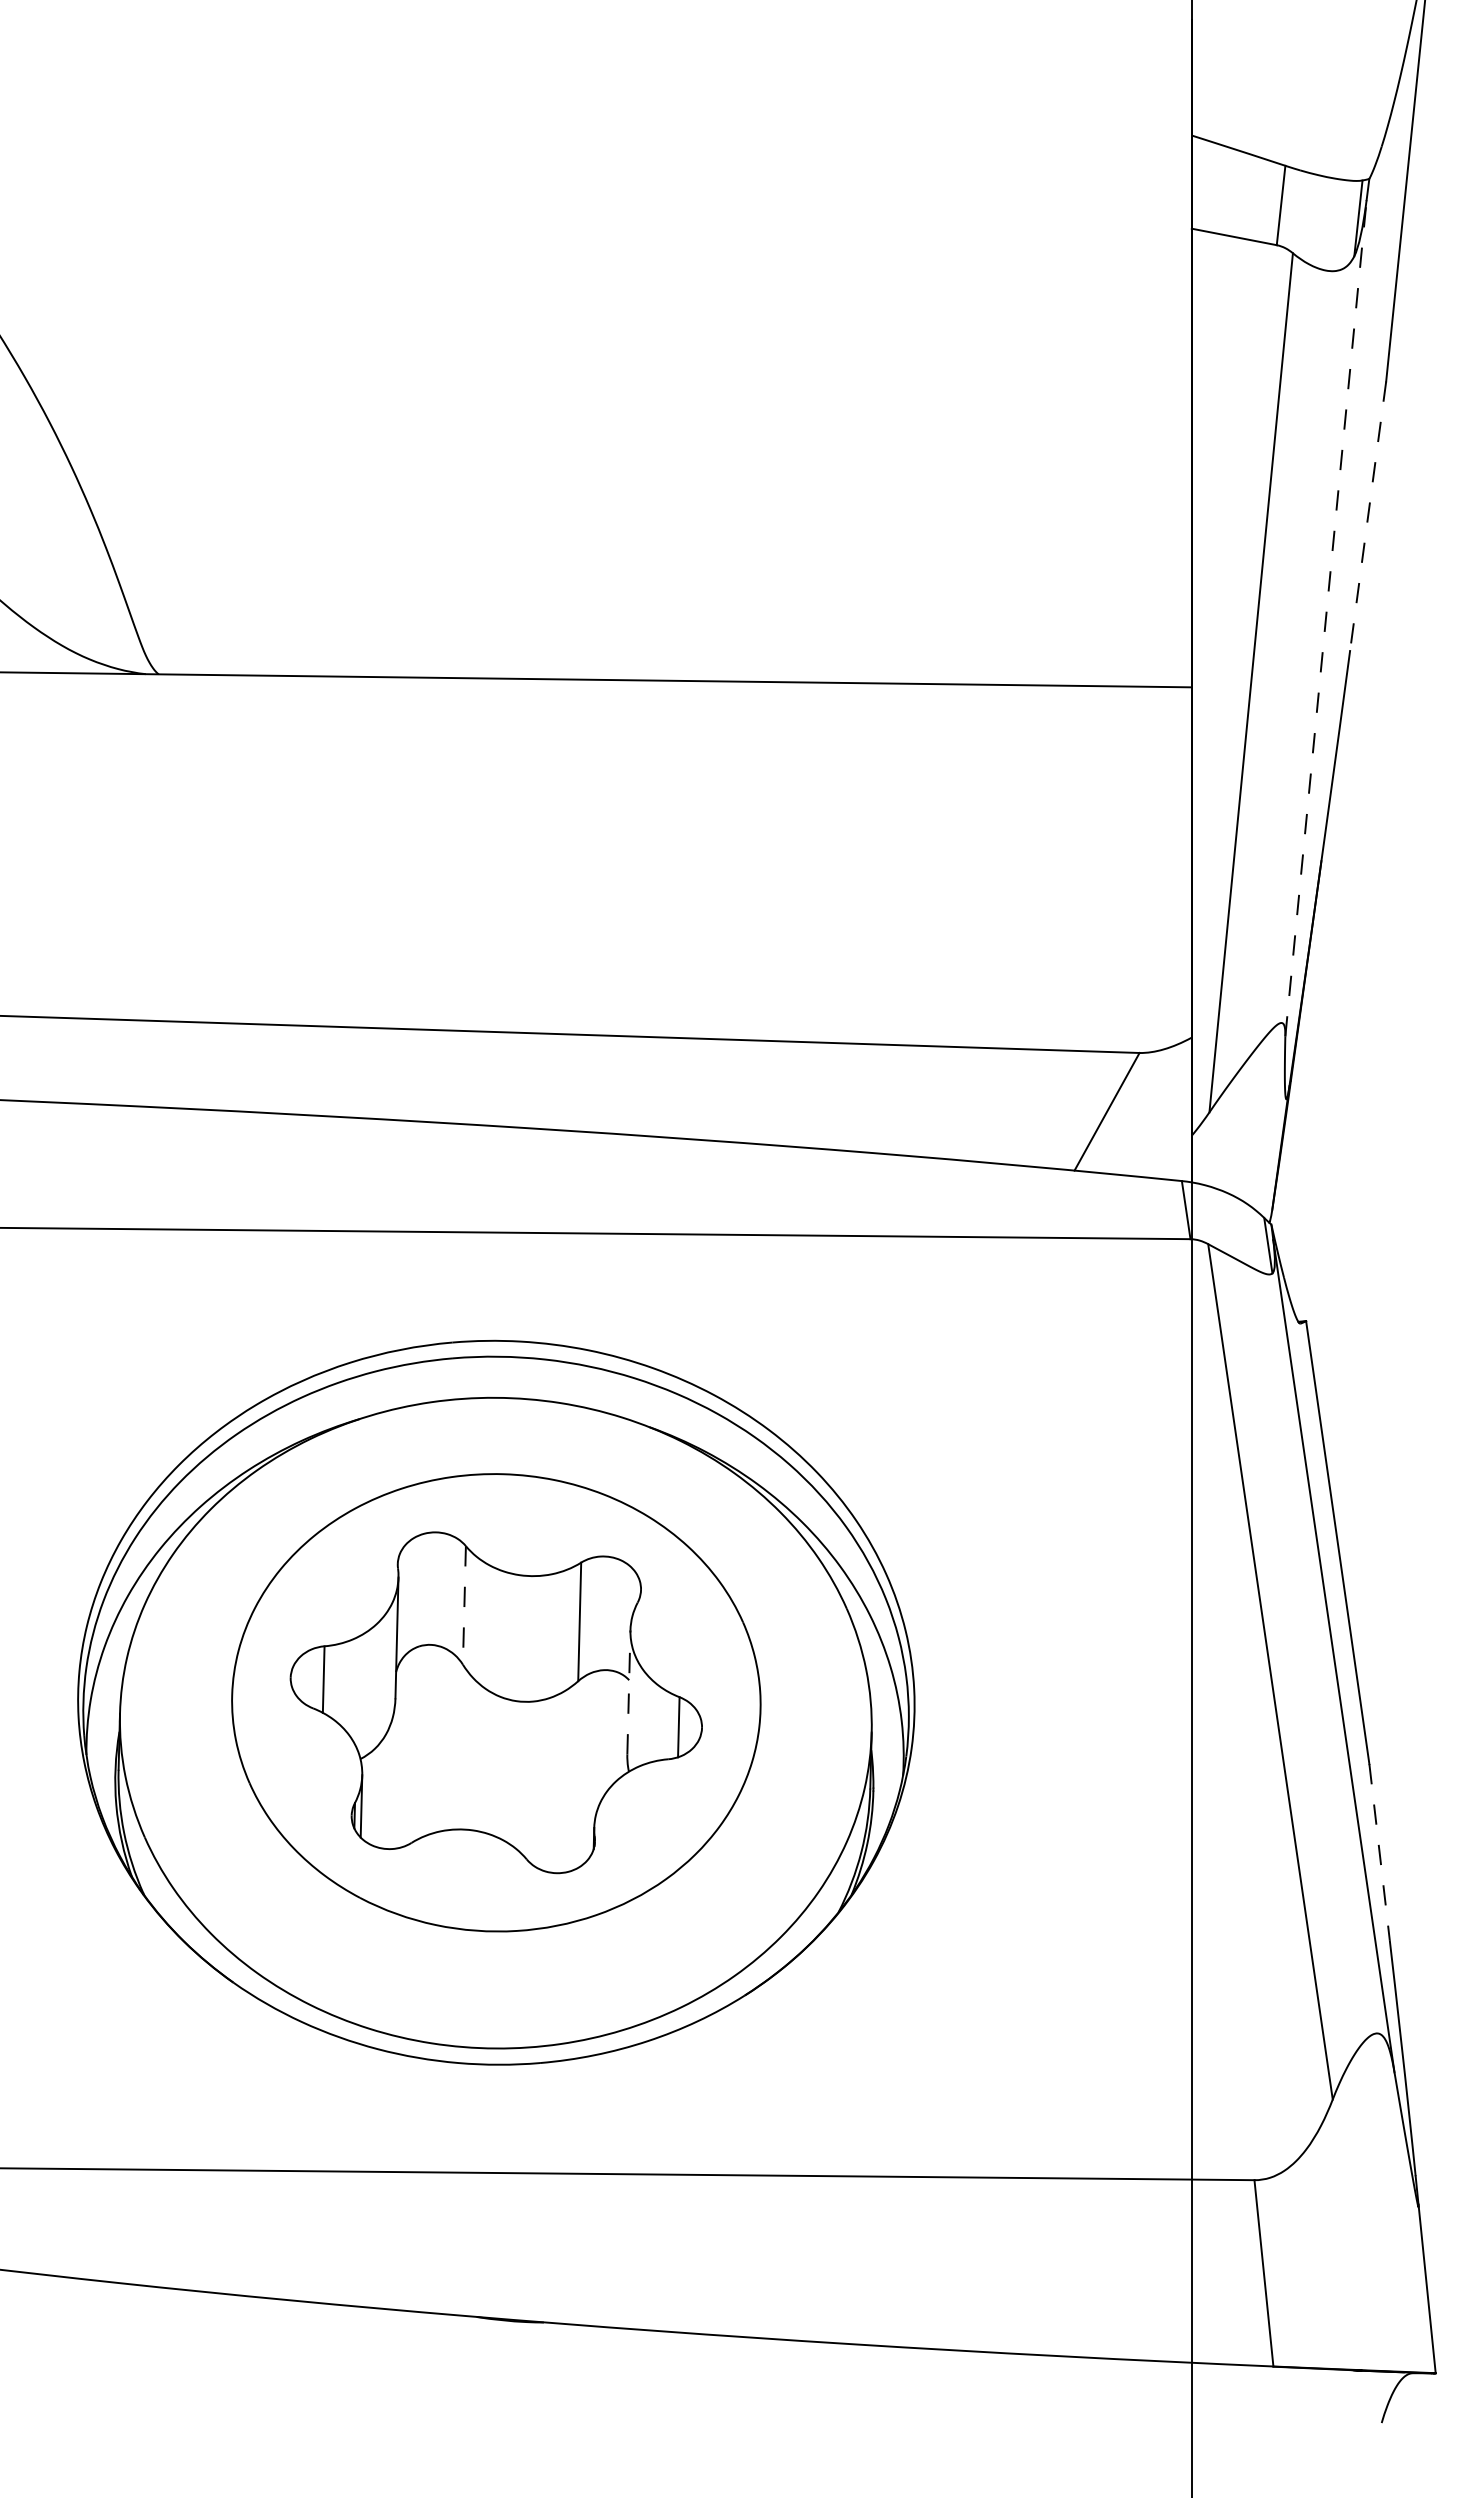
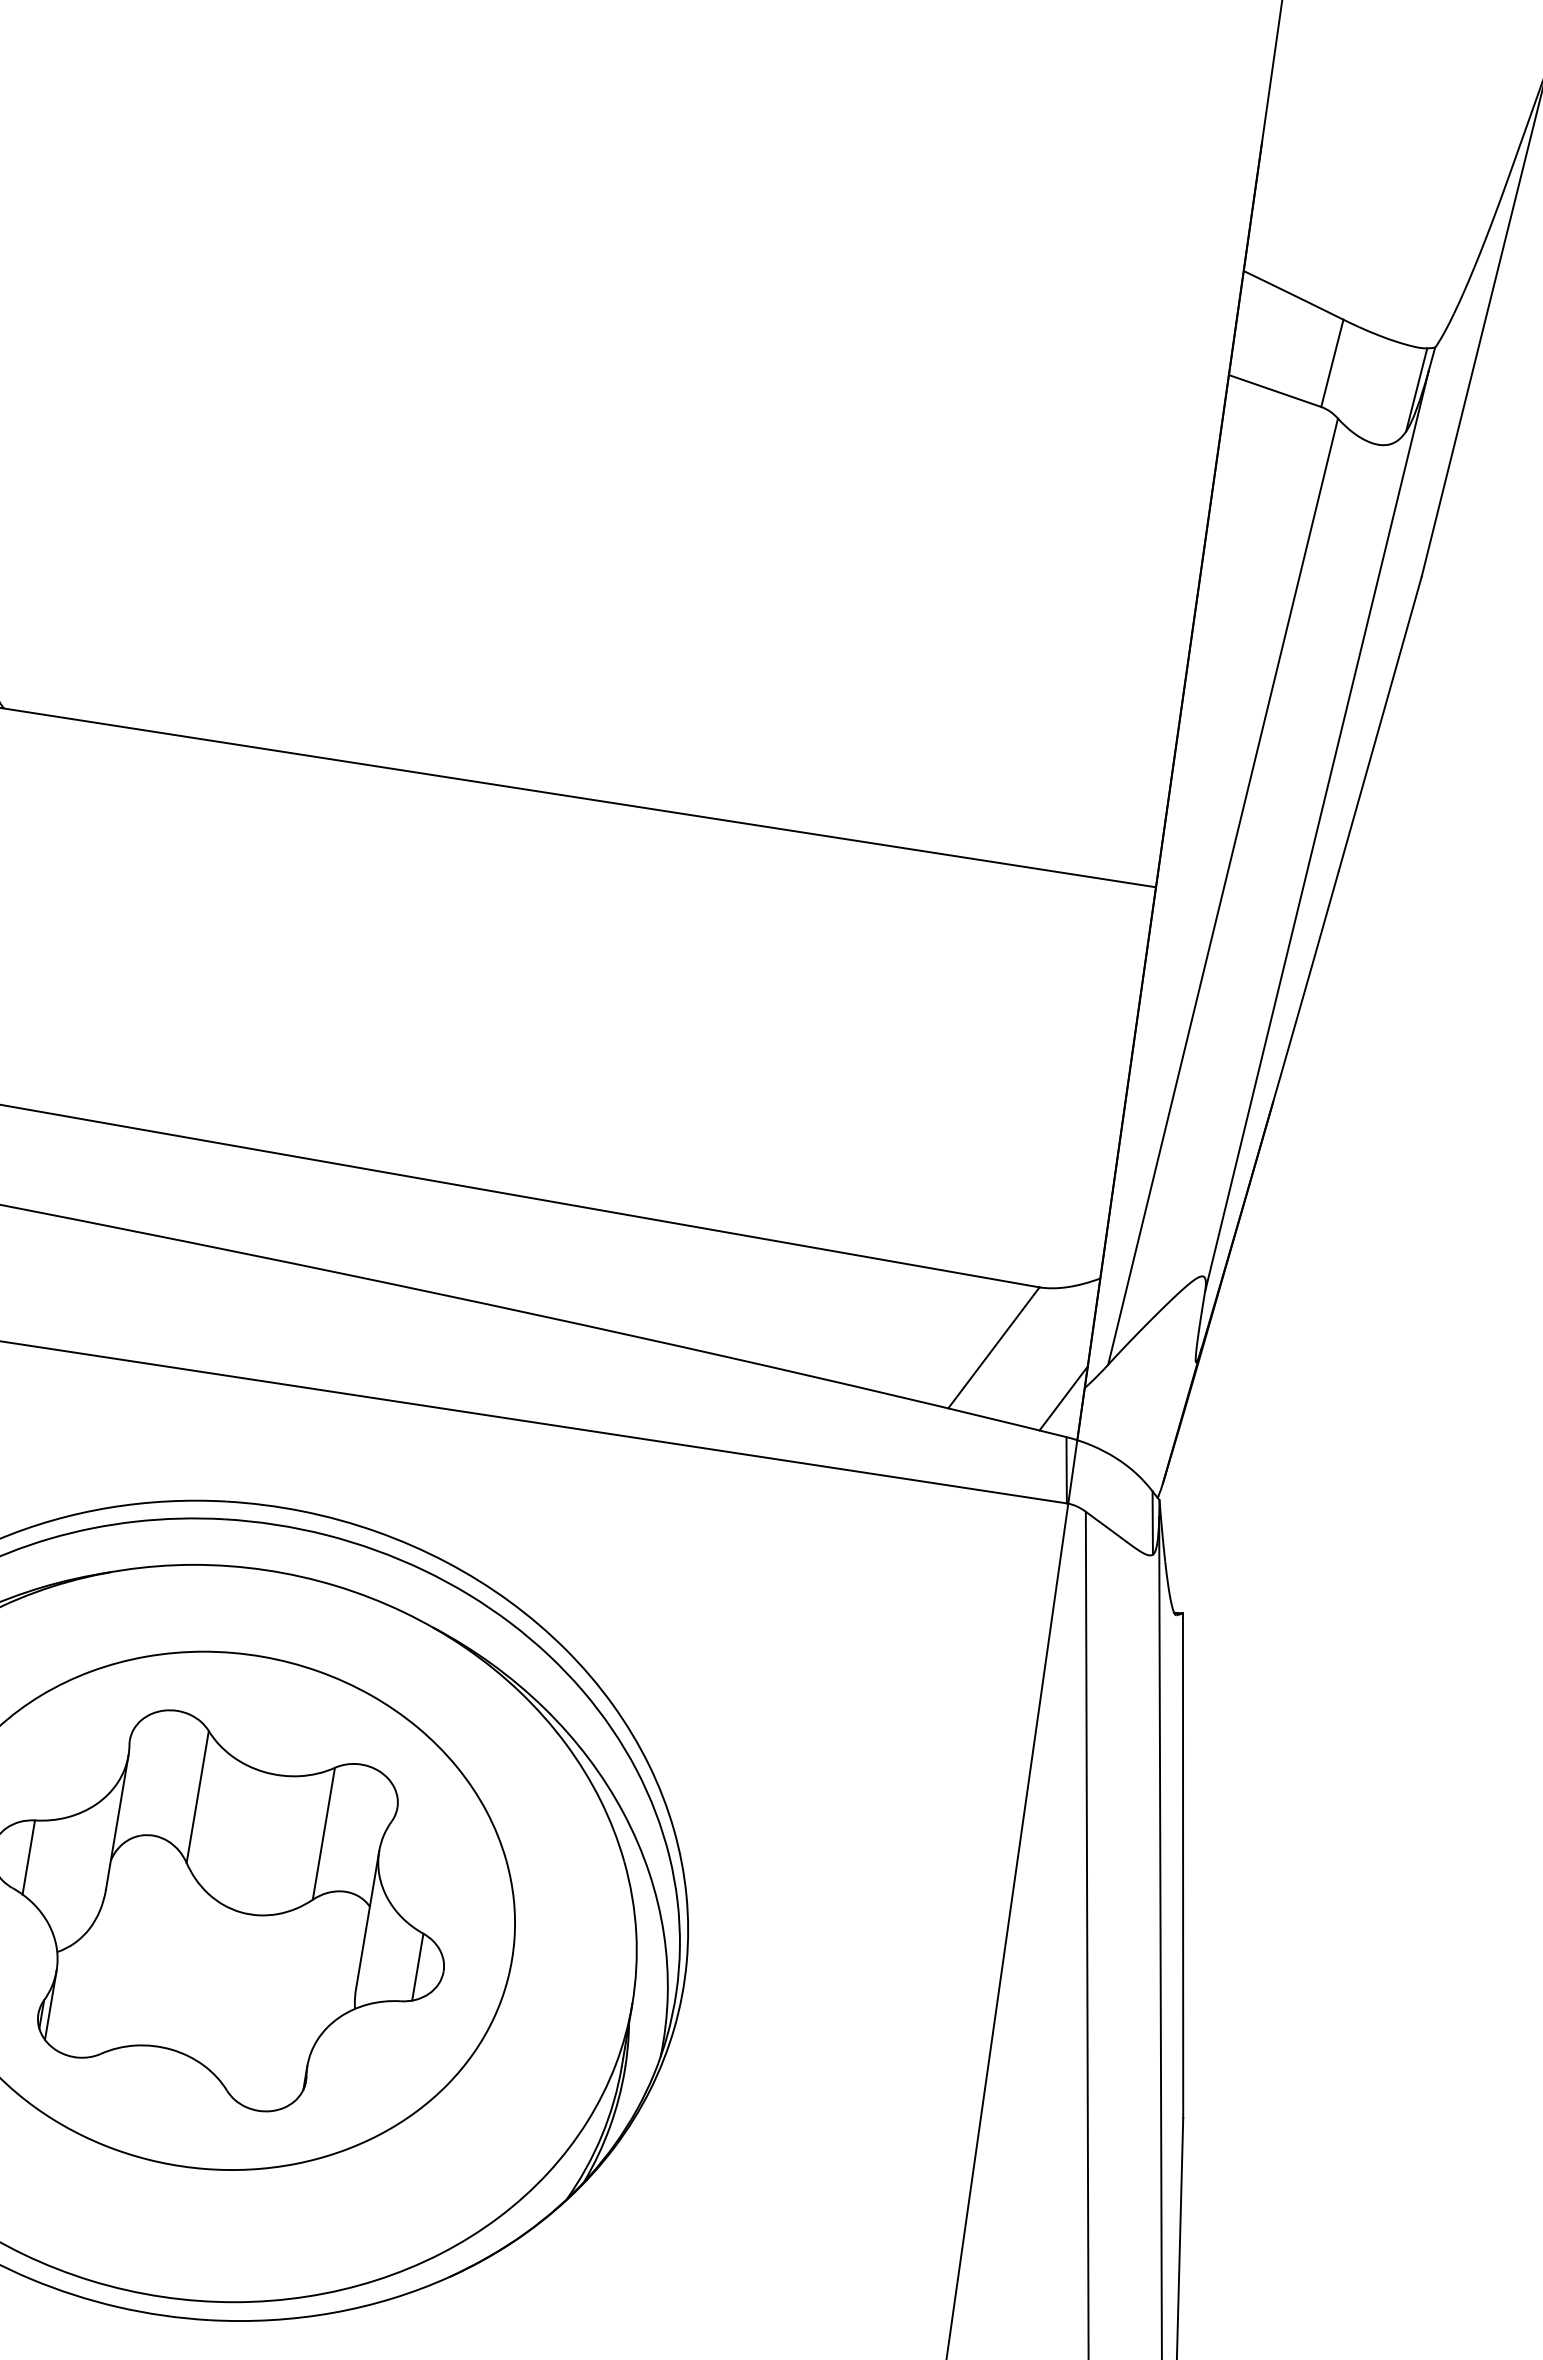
line: (1368, 516) -> (1380, 724), dashed -> solid
line: (1326, 617) -> (1317, 830), dashed -> solid
line: (1174, 1147) -> (1063, 1398), added
line: (464, 1605) -> (197, 1797), dashed -> solid
line: (628, 1691) -> (367, 1919), dashed -> solid
line: (1379, 1852) -> (1180, 2218), dashed -> solid

